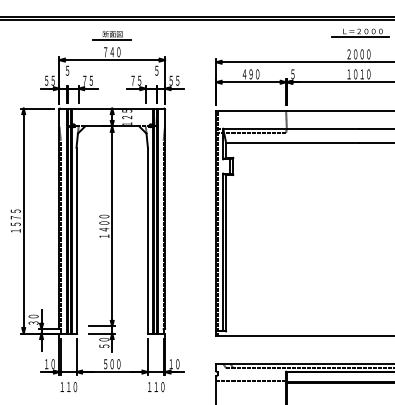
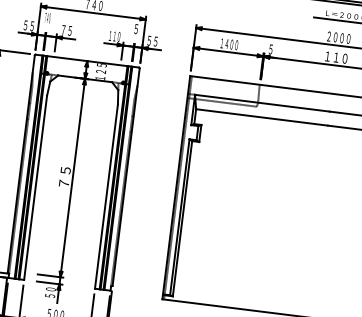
text: (67, 70) -> (47, 17), ５ -> ７４０
text: (250, 74) -> (228, 44), ４９０ -> １４００
text: (358, 74) -> (335, 57), １０１０ -> １１０
text: (136, 80) -> (114, 36), ７５ -> １１０
text: (104, 225) -> (65, 176), １４００ -> ７５

